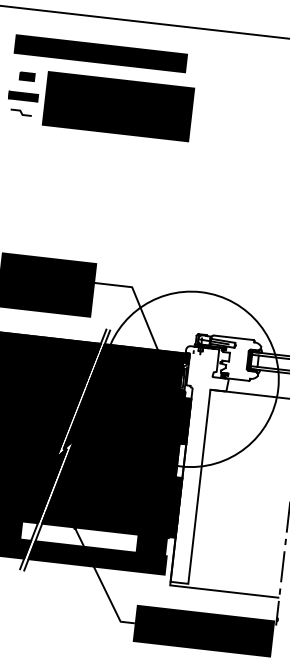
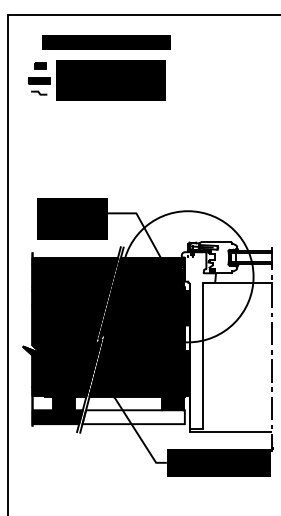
text: (101, 53) -> (106, 42), moved
fill: (97, 558) -> (133, 417), removed

